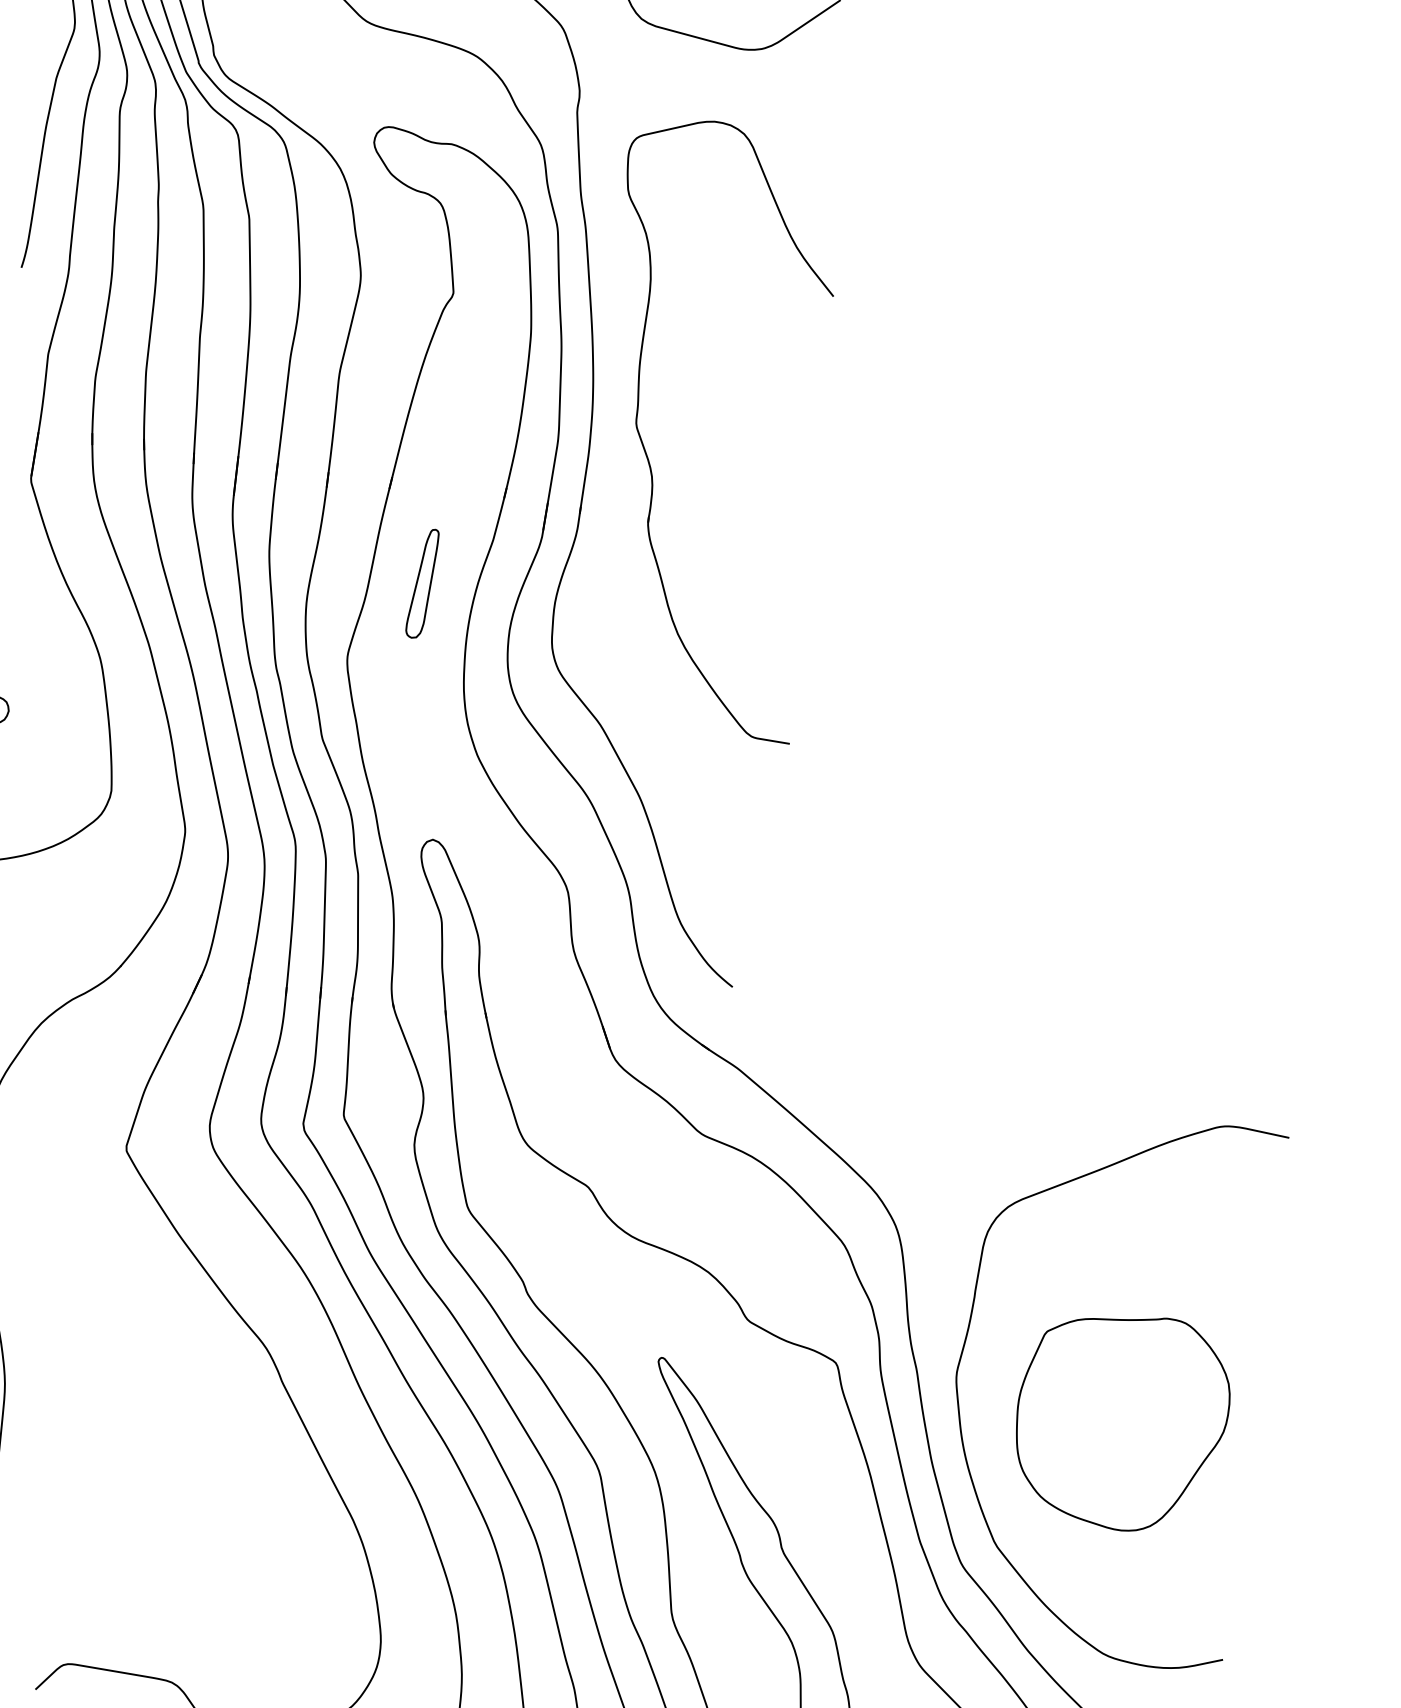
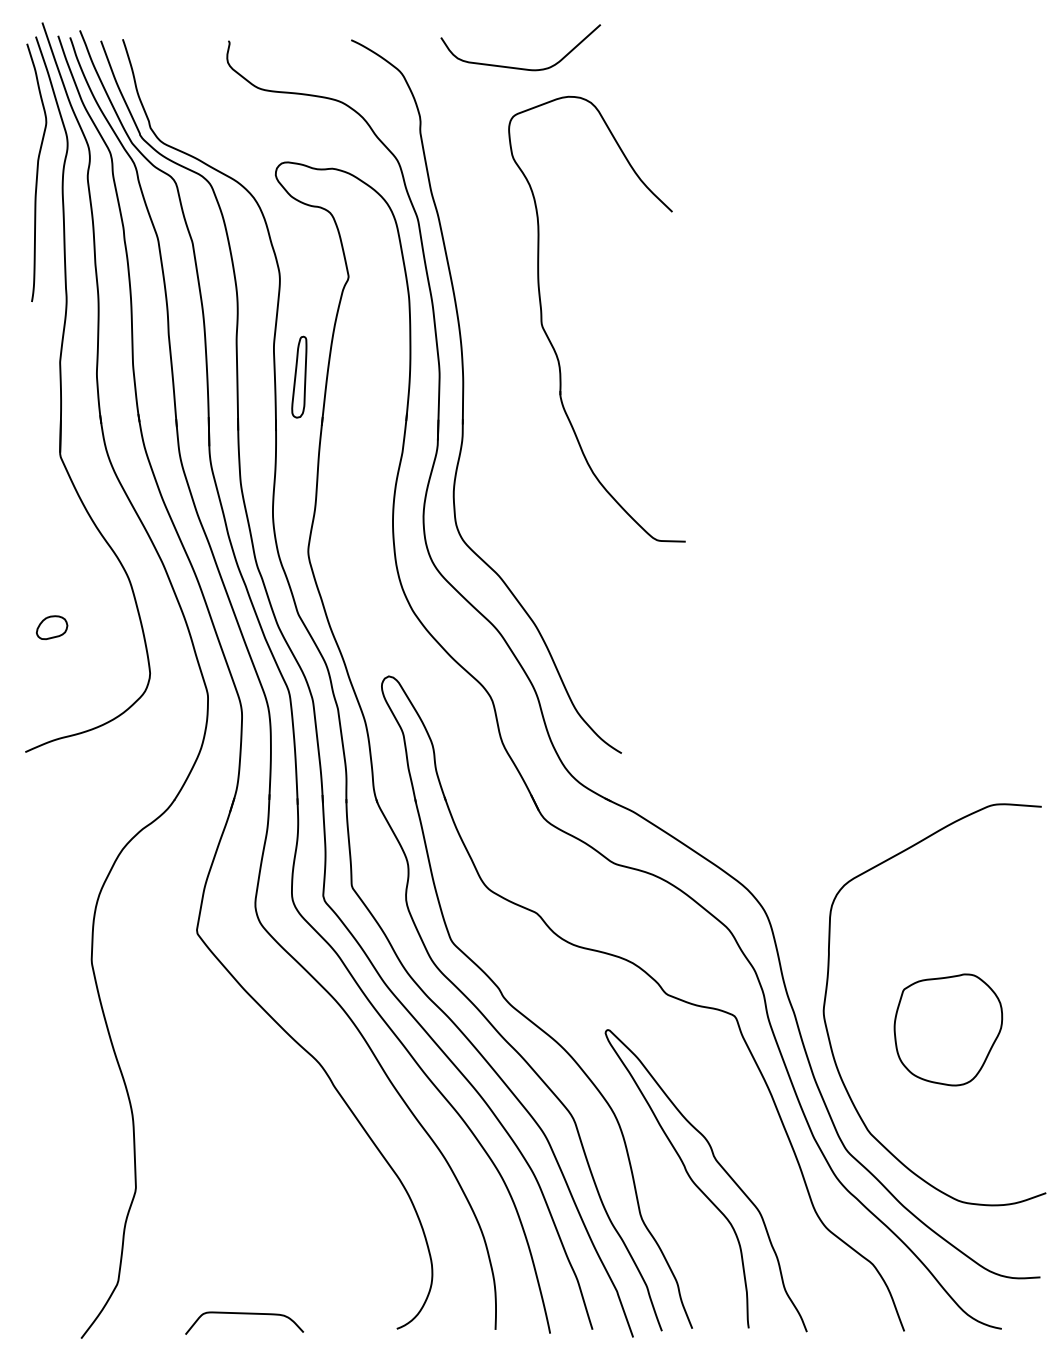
part: (648, 454) -> (553, 345), moved
part: (422, 582) -> (299, 376), moved
part: (1121, 1420) -> (948, 1029), size x0.7

